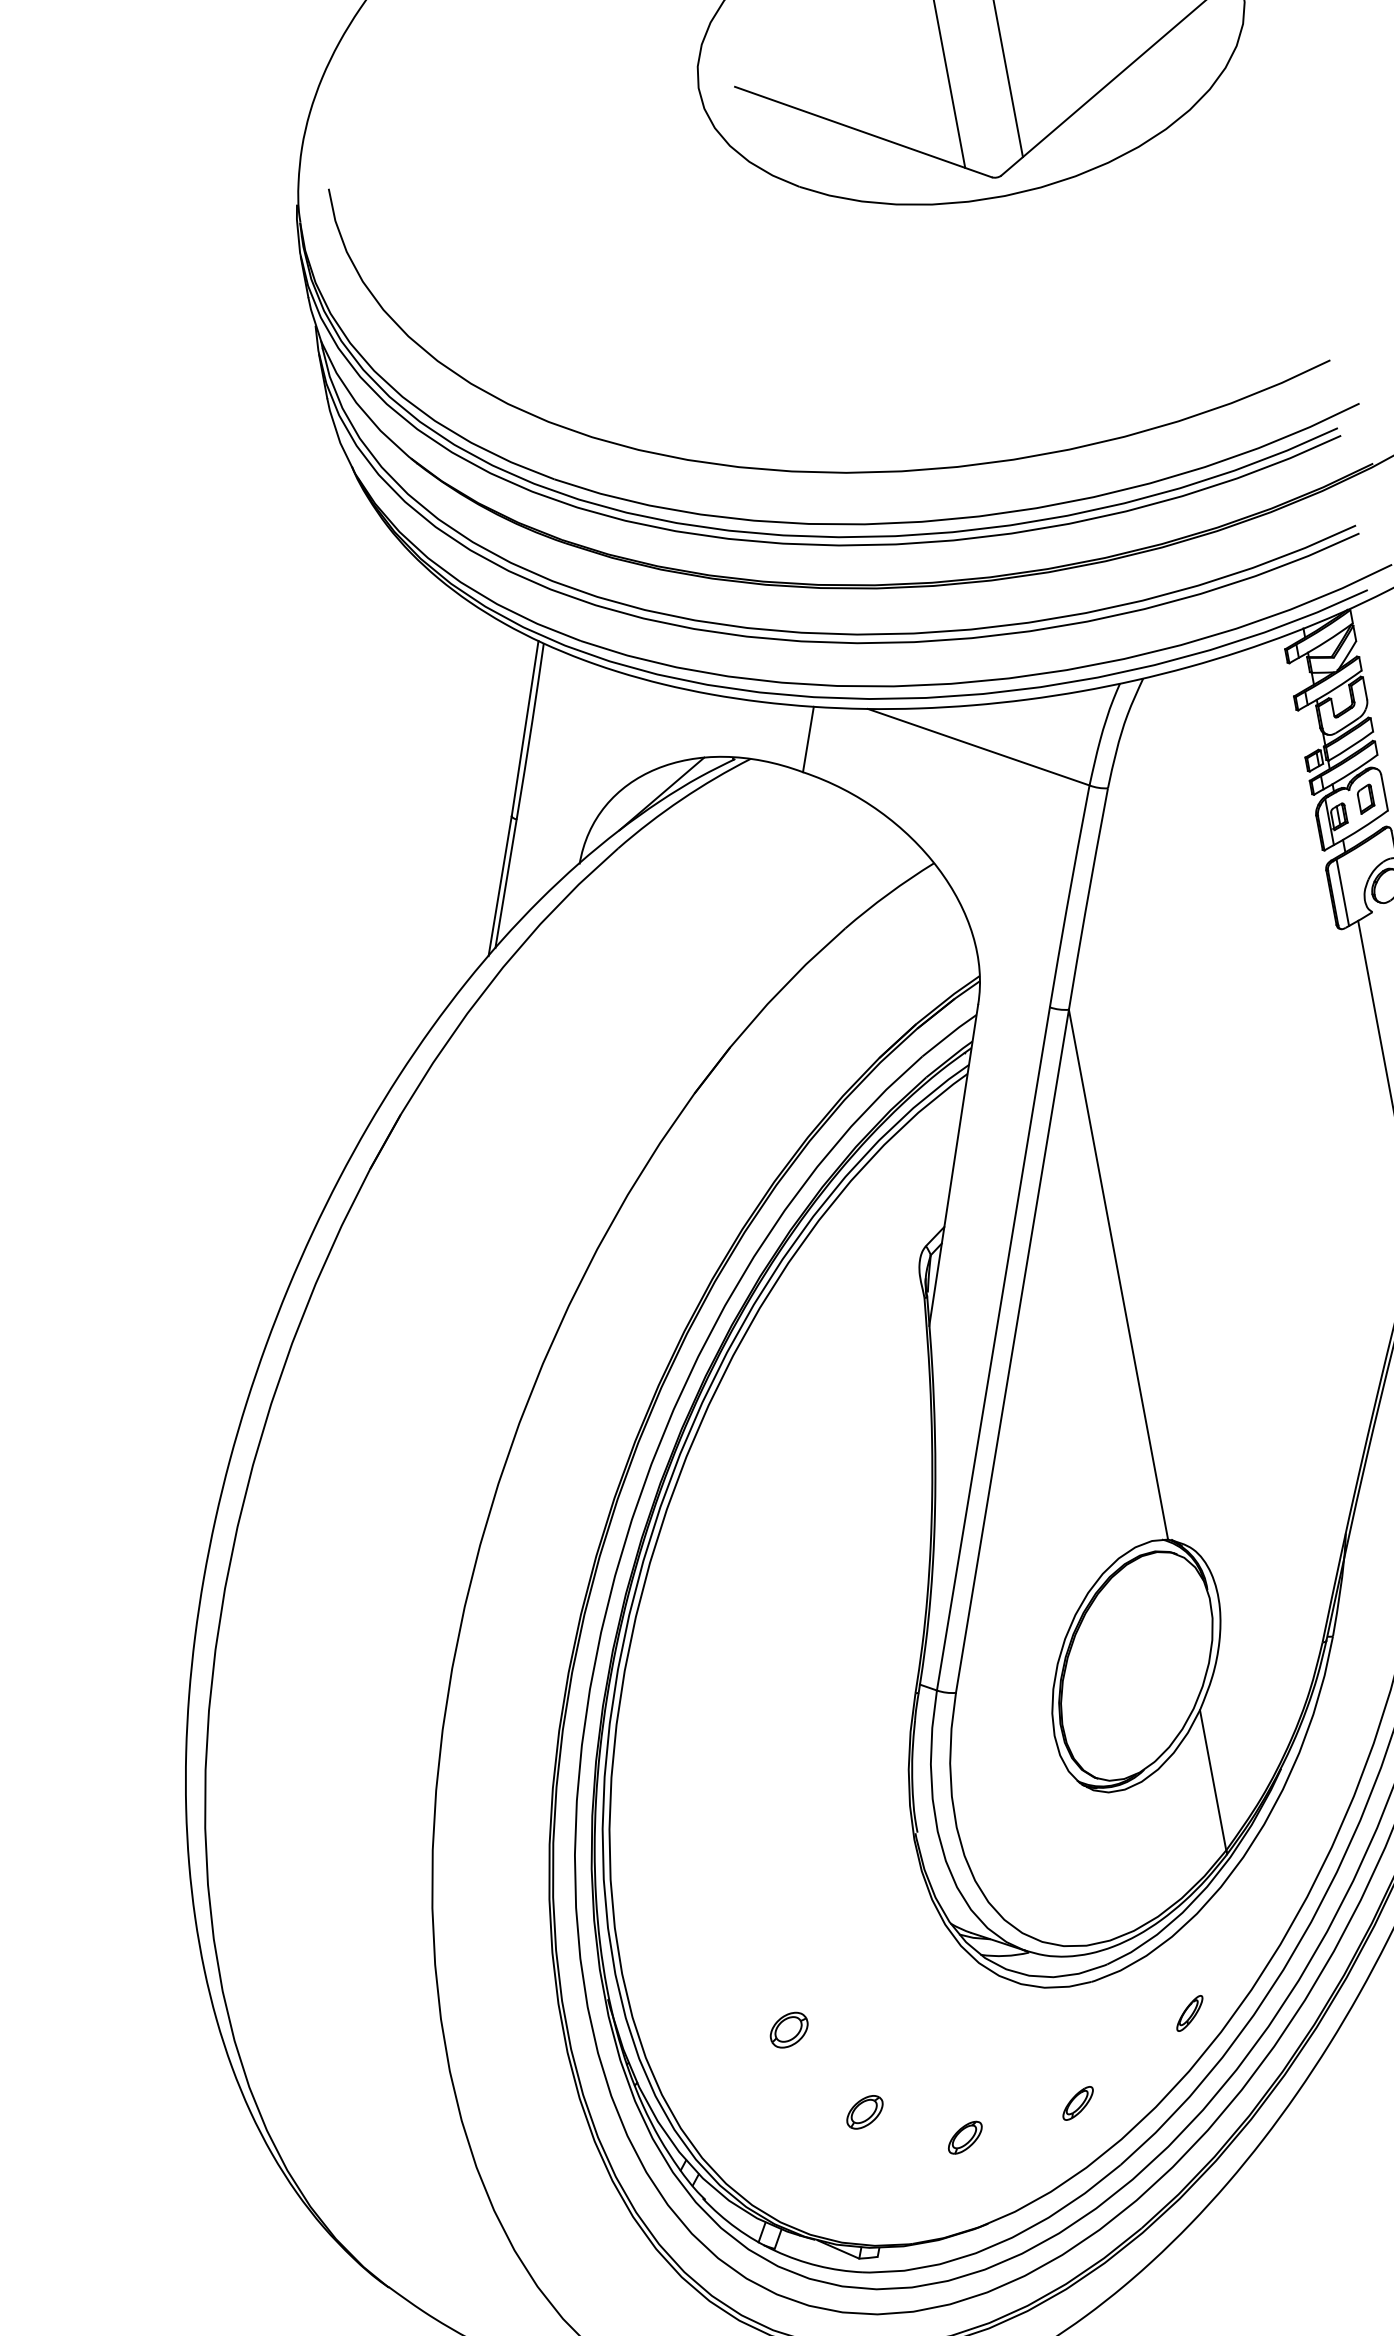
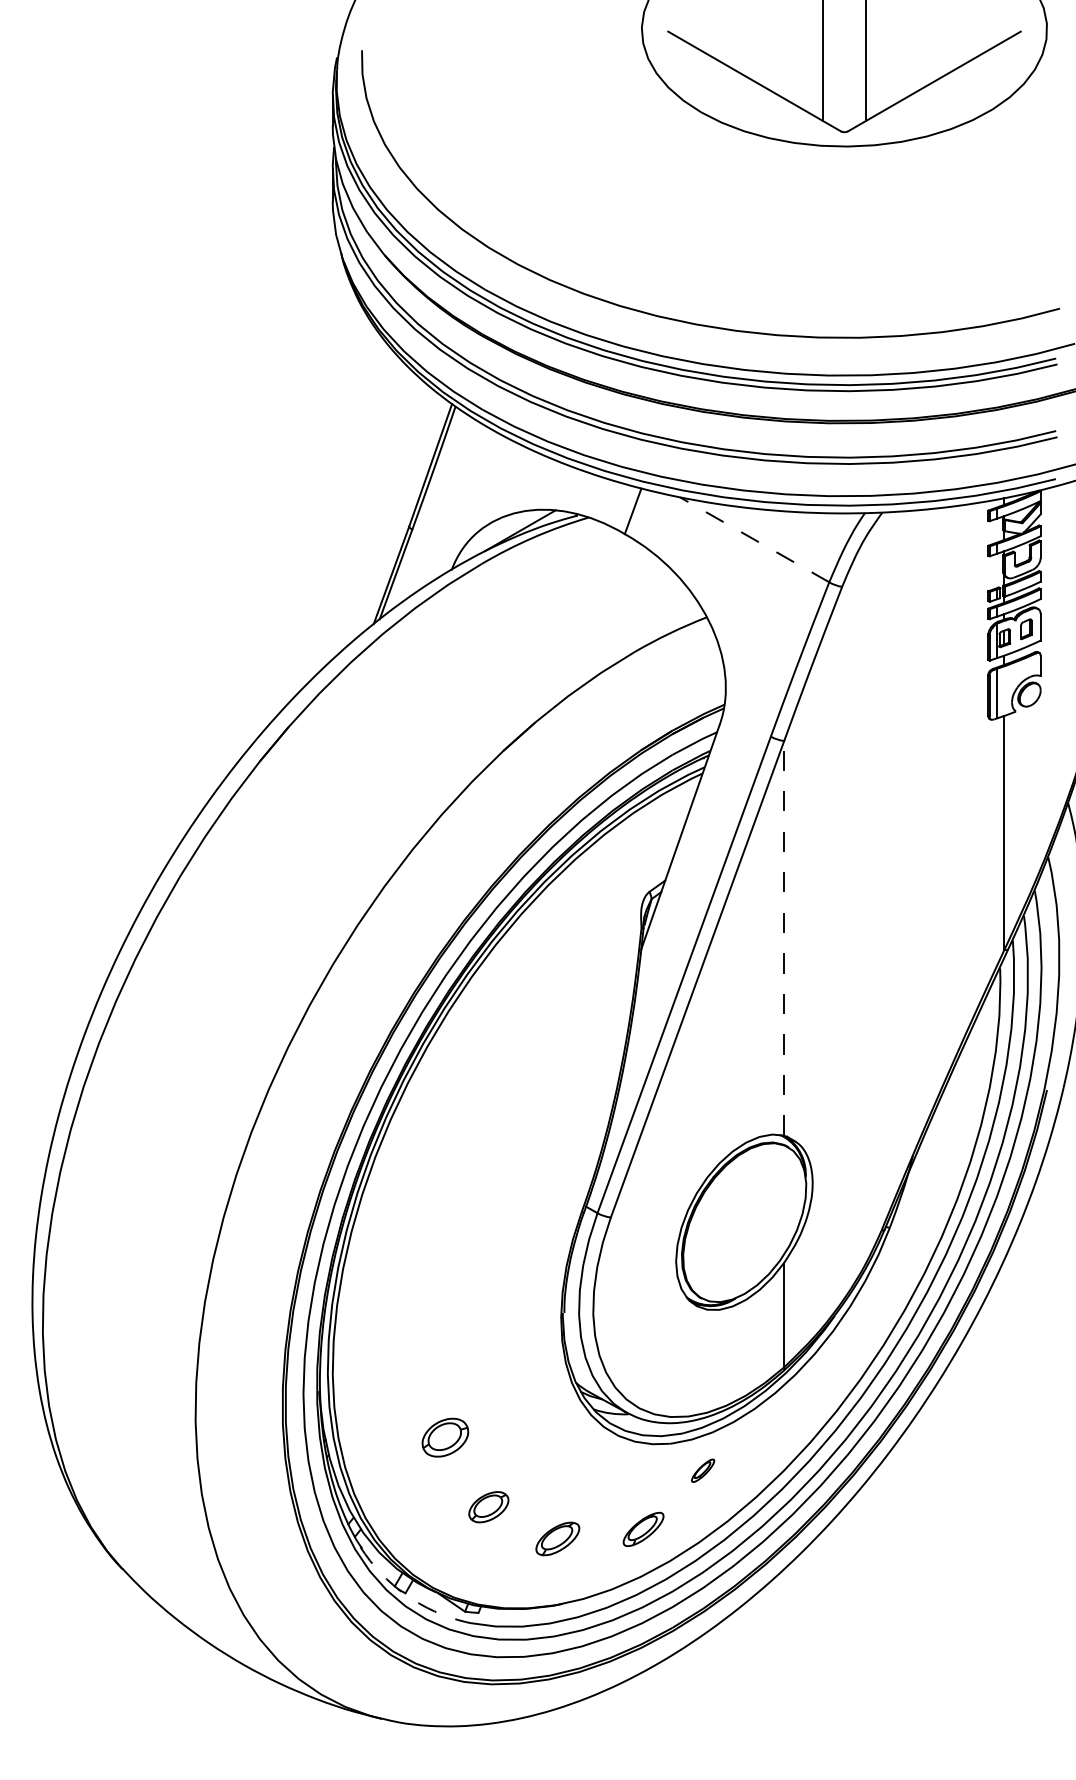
line: (978, 746) -> (754, 539), solid -> dashed
line: (1118, 1273) -> (784, 937), solid -> dashed
part: (1190, 2013) -> (703, 1470), moved
part: (789, 2029) -> (445, 1437), size x1.6
part: (1078, 2103) -> (643, 1529), size x1.6
part: (864, 2111) -> (488, 1506), size x1.4
part: (964, 2137) -> (557, 1538), size x1.6
arc: (774, 2250) -> (405, 1594), solid -> dashed

